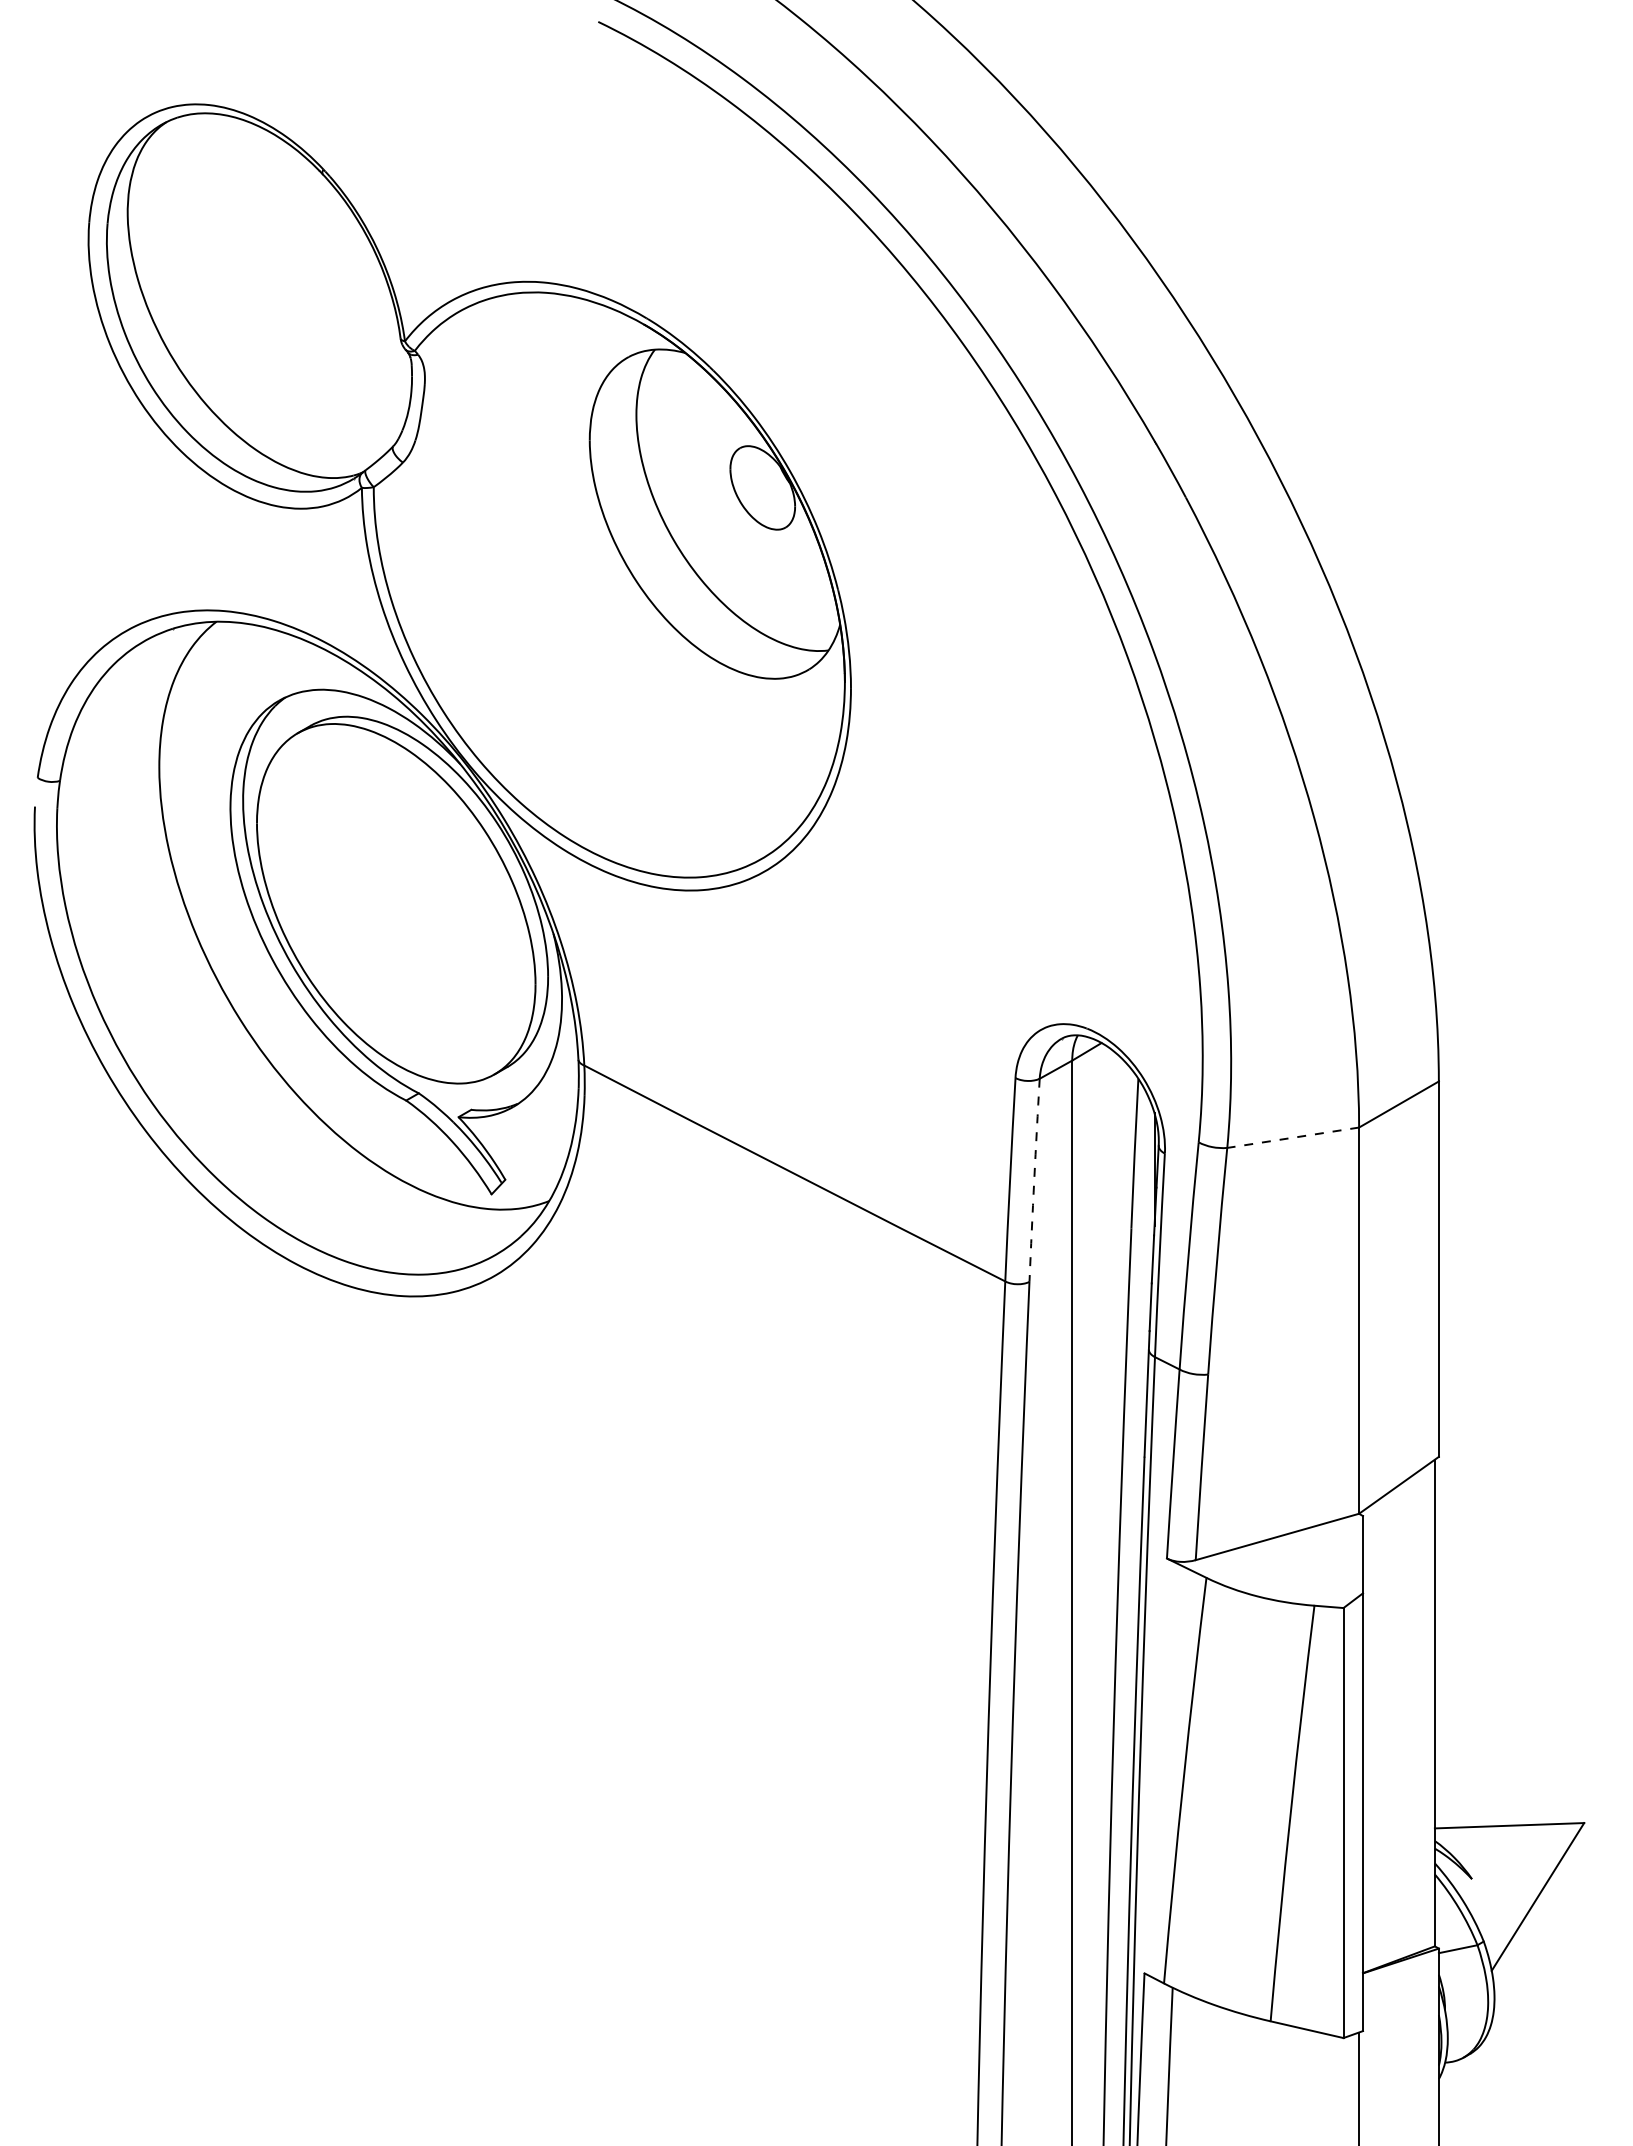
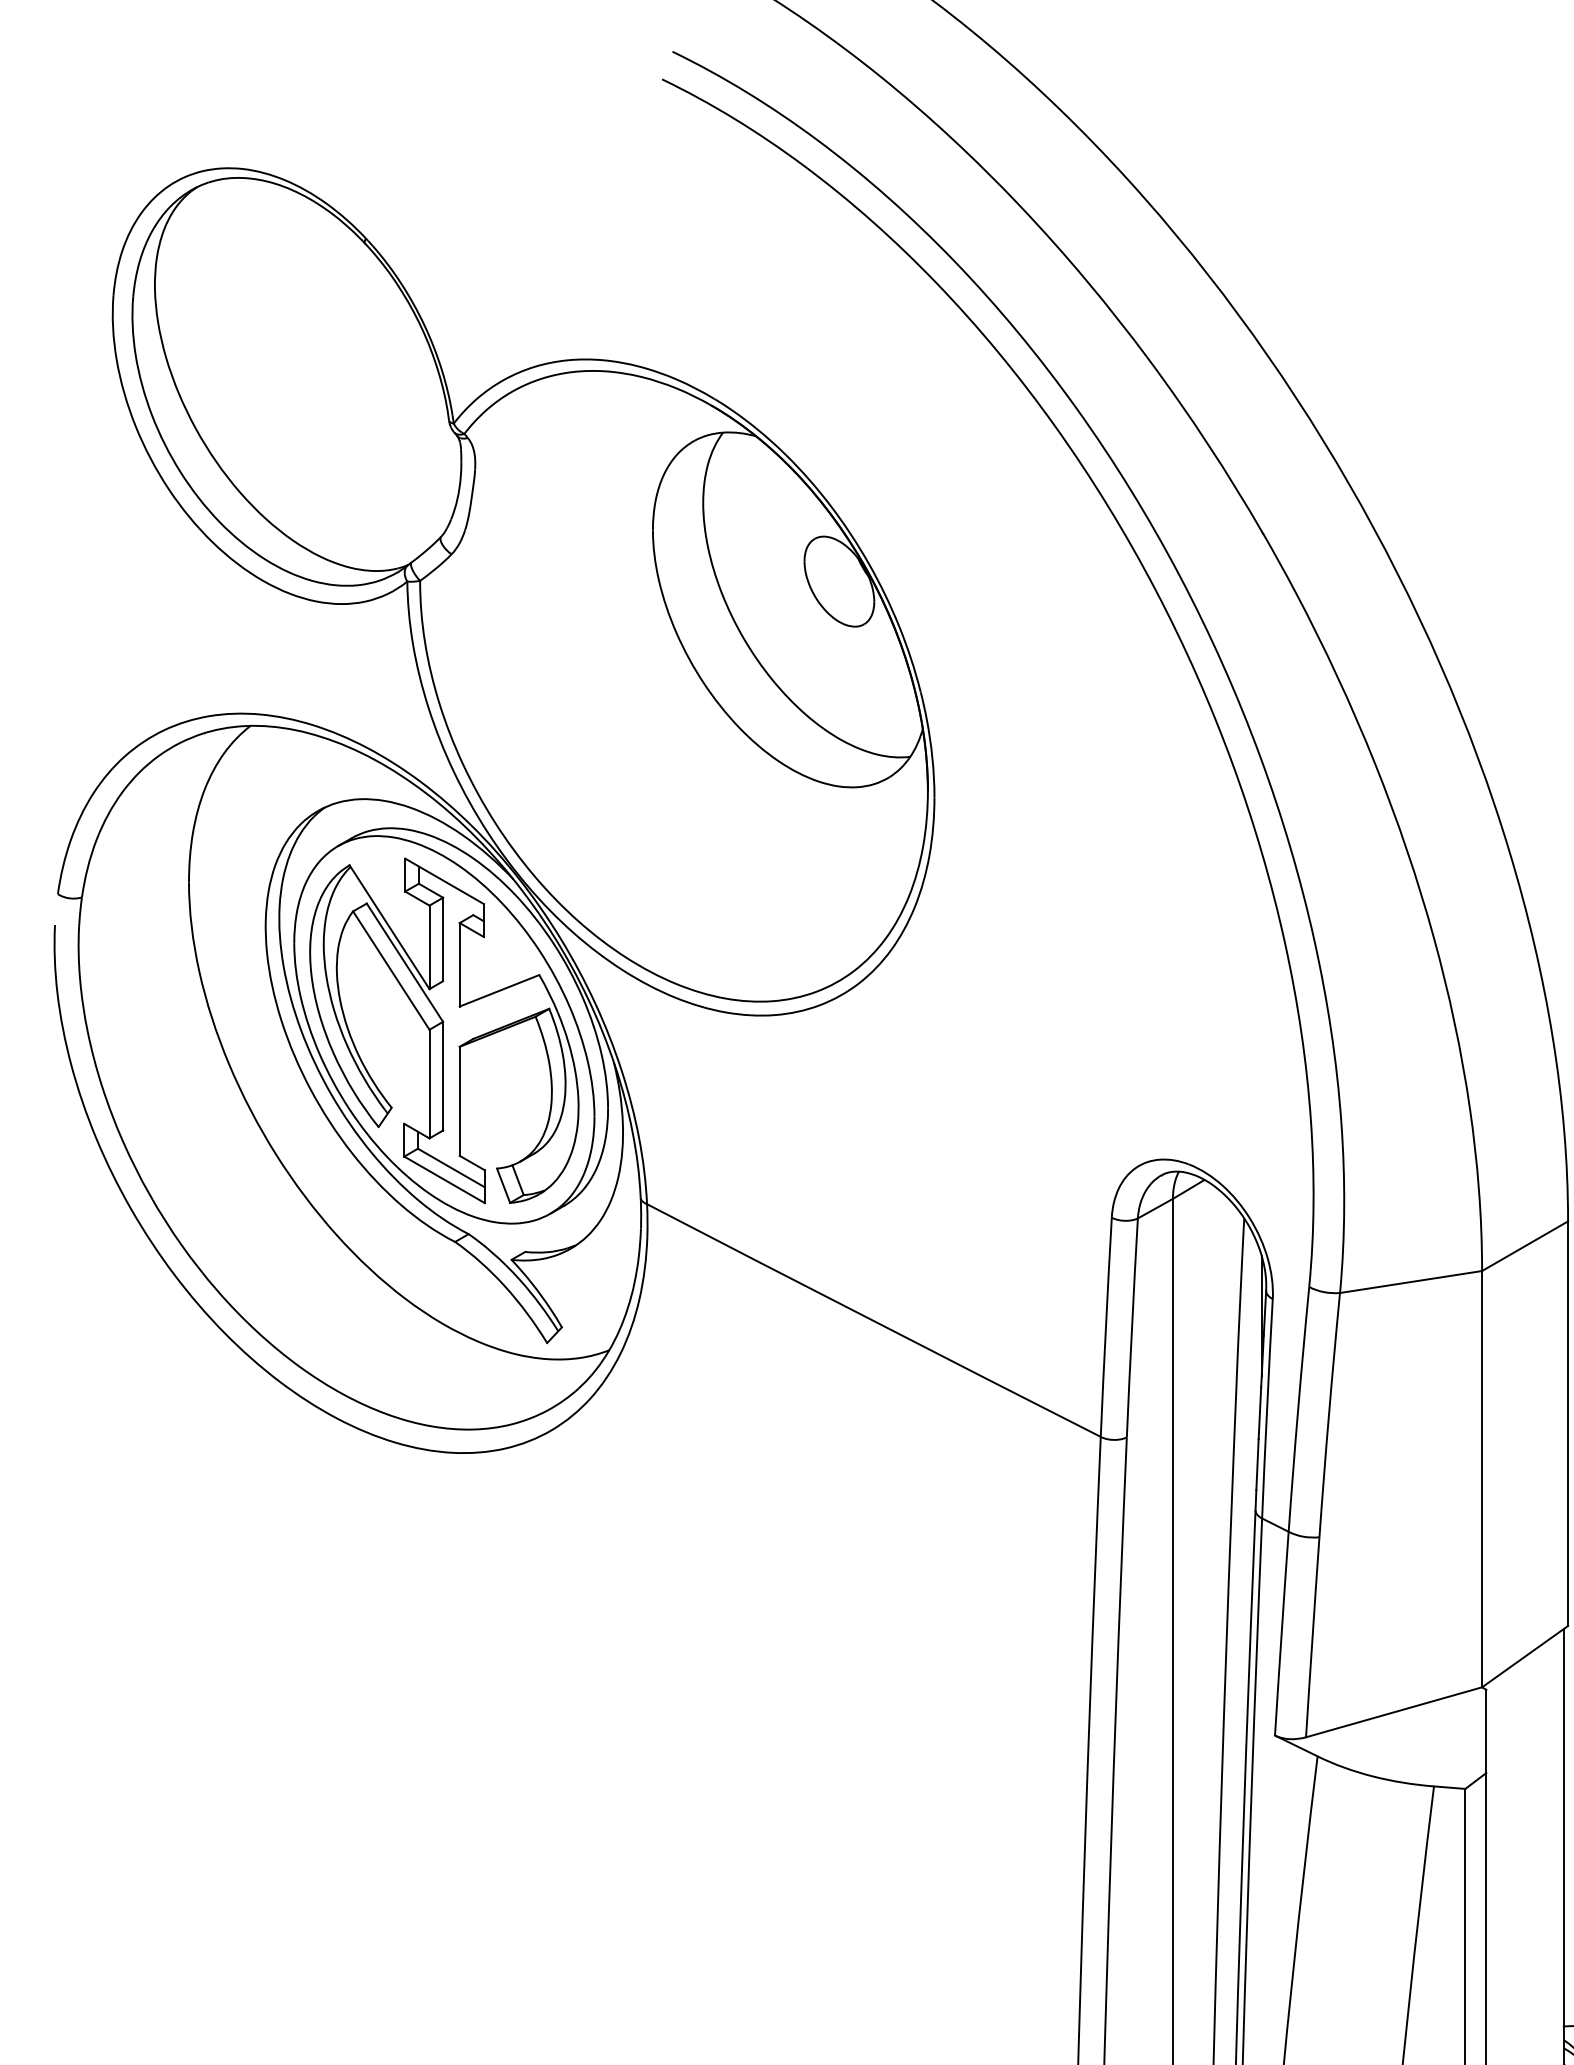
part: (395, 904) -> (443, 1030), added
line: (1293, 1137) -> (1411, 1281), dashed -> solid
arc: (1034, 1180) -> (1132, 1328), dashed -> solid

